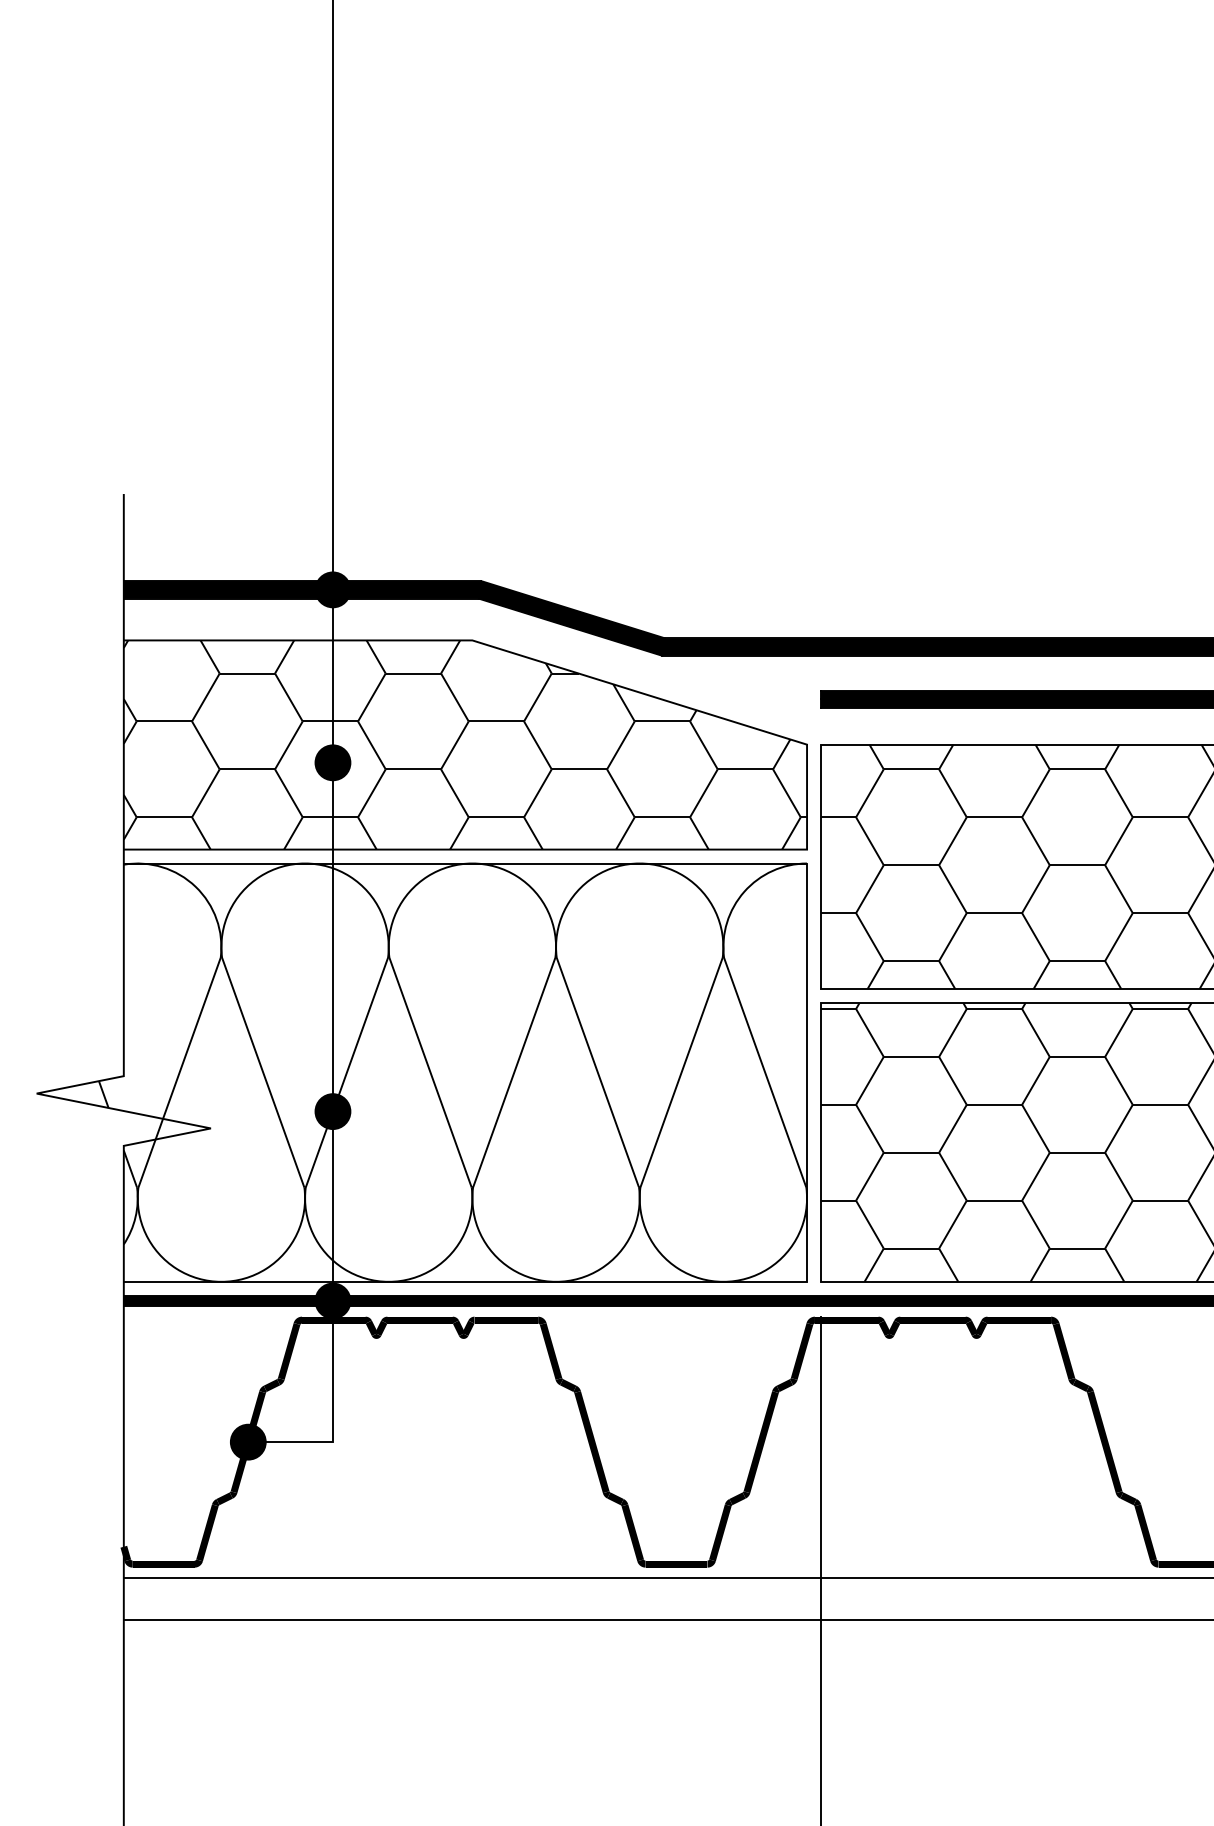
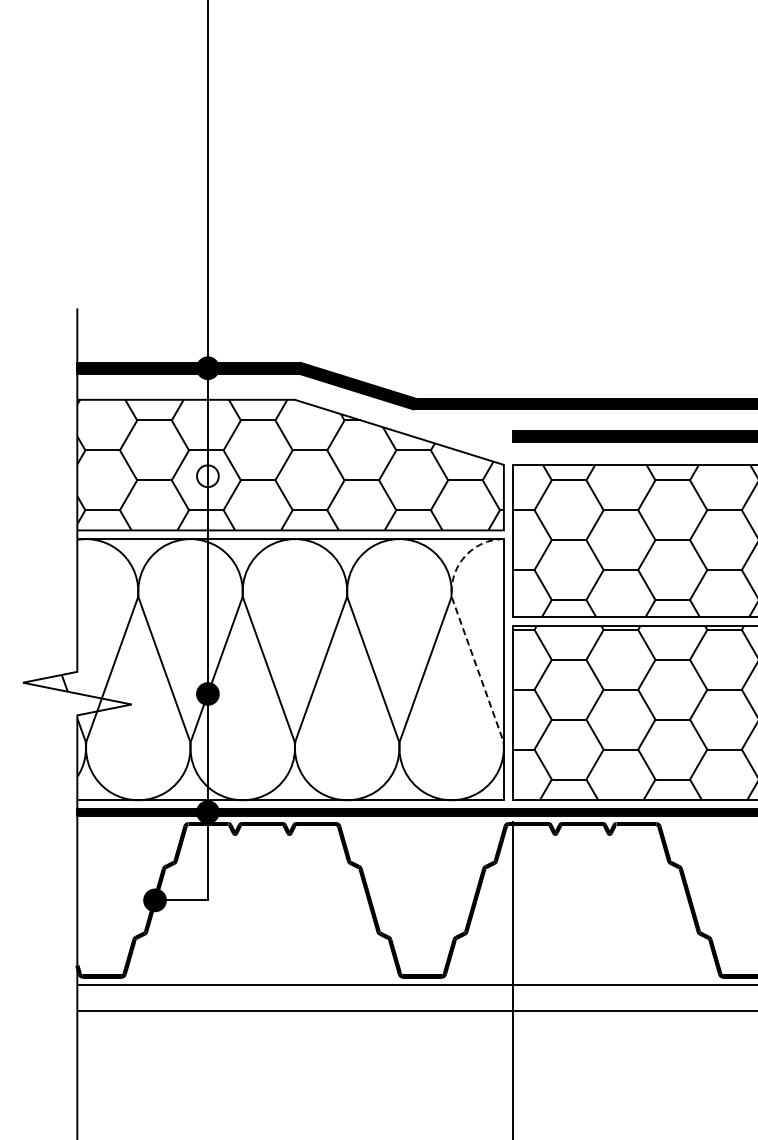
fill: (332, 763) -> (207, 476), removed
line: (735, 989) -> (459, 617), solid -> dashed

